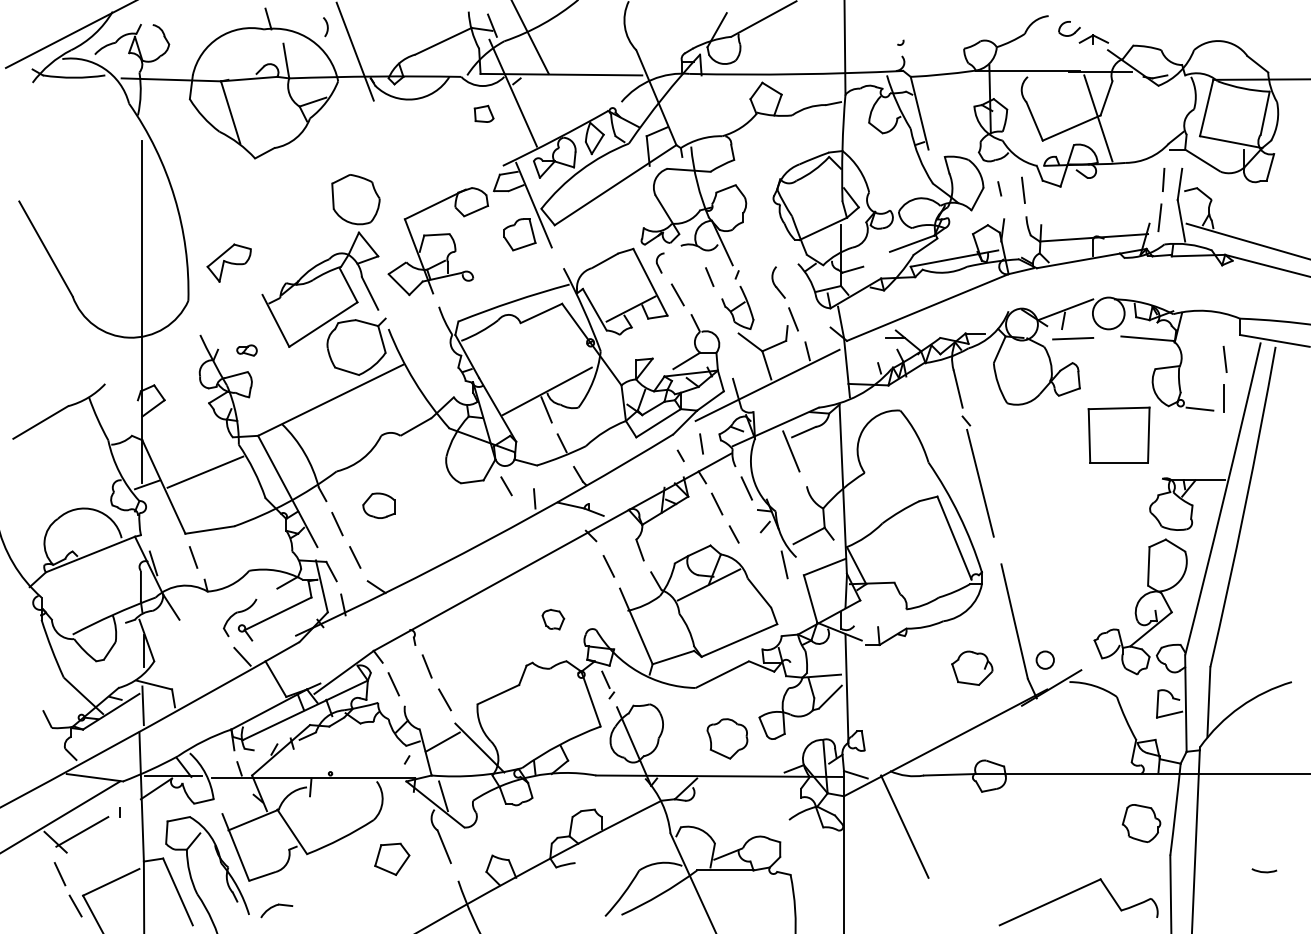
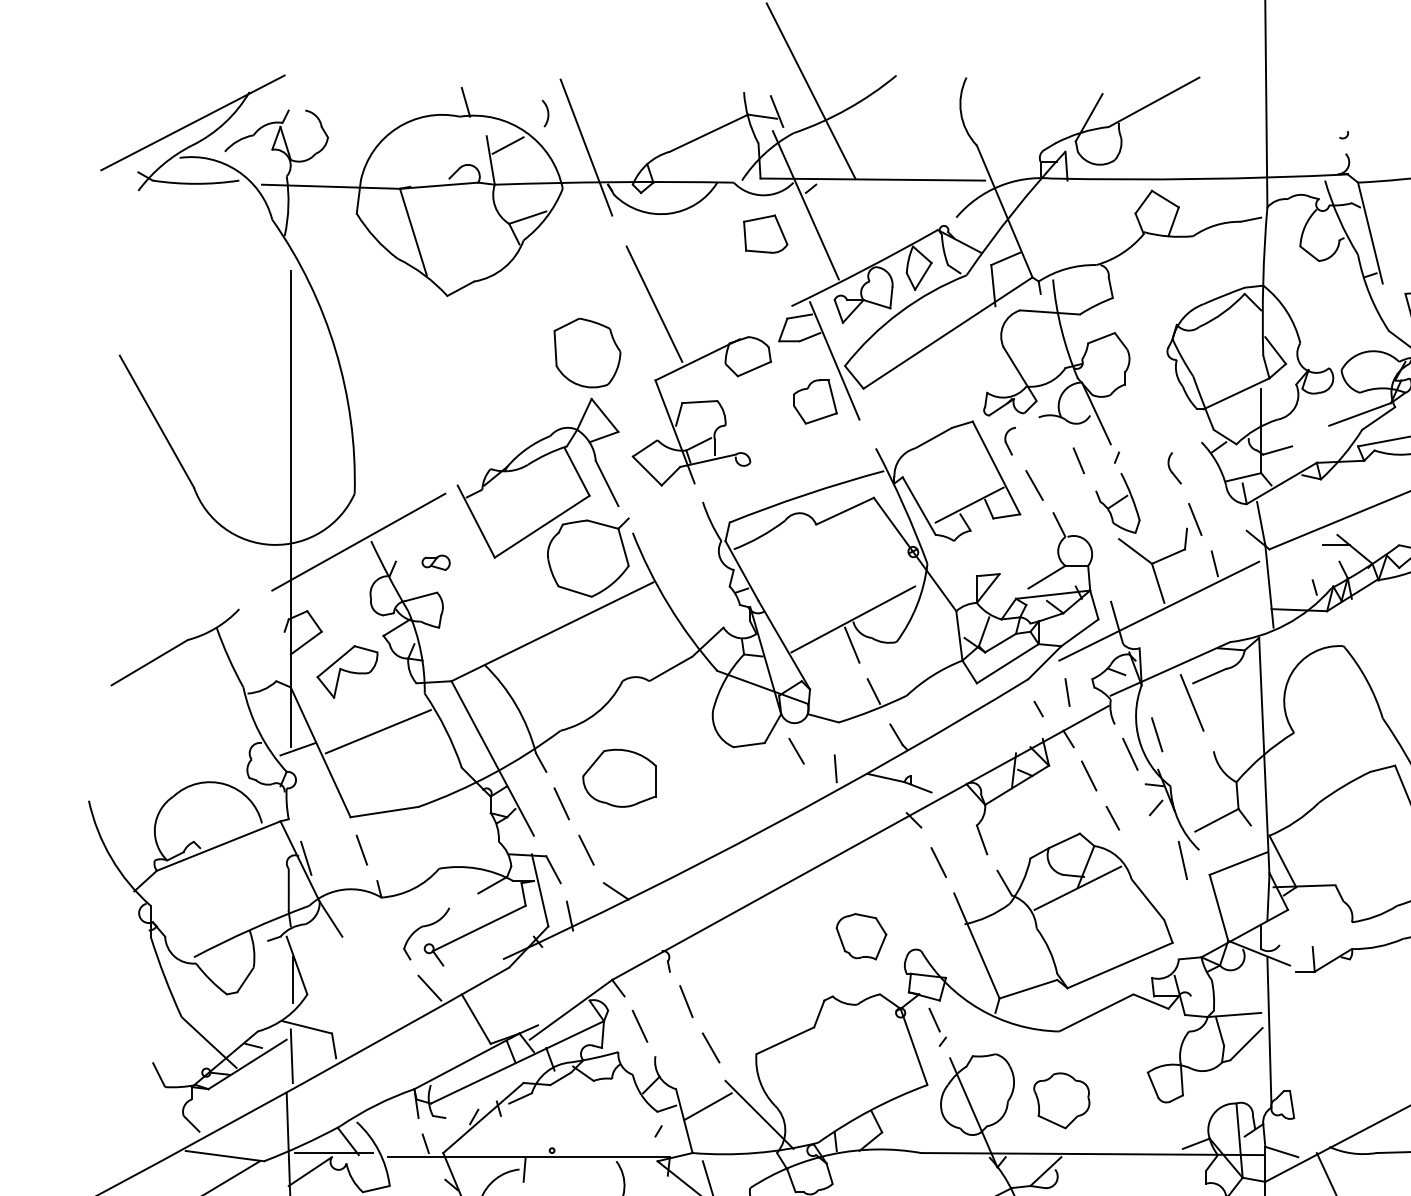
line: (298, 50) -> (507, 145), added
part: (483, 113) -> (764, 233), size x1.67
line: (404, 163) -> (654, 302), added
part: (228, 262) -> (346, 671), moved
part: (778, 282) -> (1174, 468), size x0.71
line: (191, 335) -> (359, 541), added
line: (765, 474) -> (1156, 734), added
part: (378, 505) -> (618, 777), size x1.67
part: (553, 619) -> (861, 936), size x1.67
part: (727, 738) -> (1061, 1100), moved

